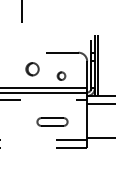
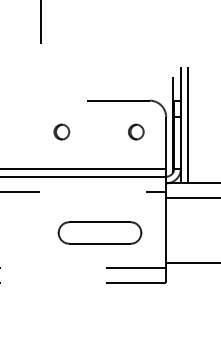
part: (32, 68) -> (61, 130), size x0.62
part: (61, 75) -> (136, 130), moved
part: (52, 121) -> (99, 232), size x1.43

